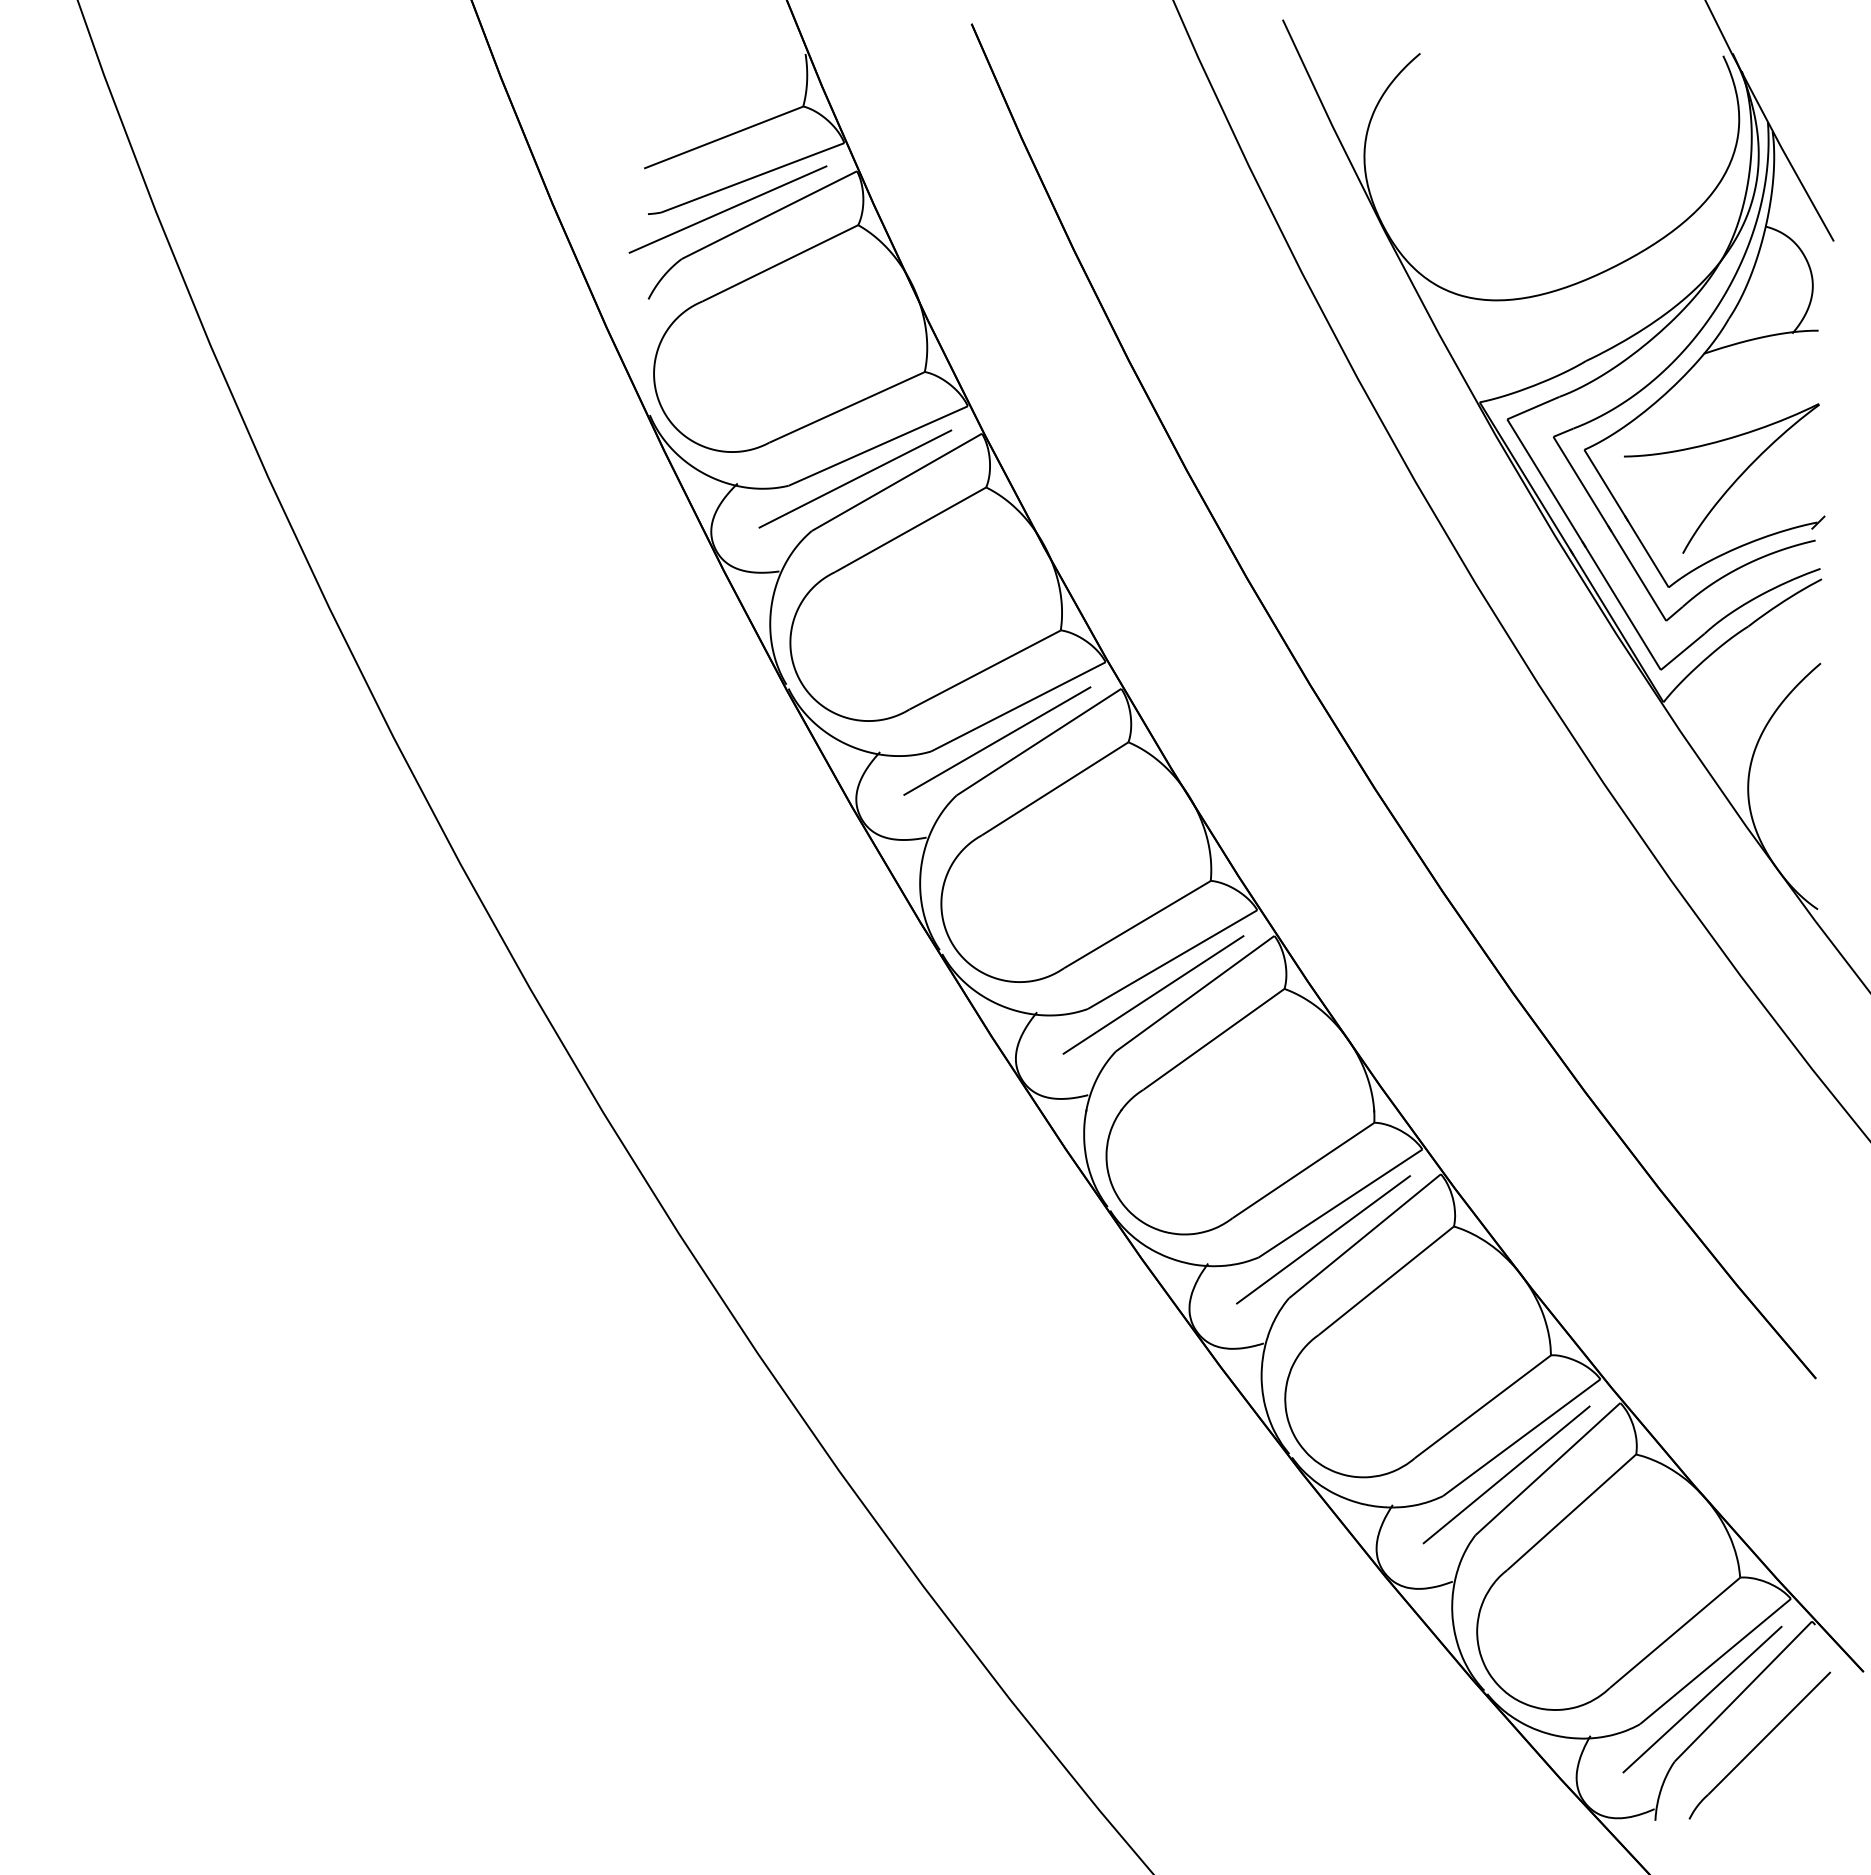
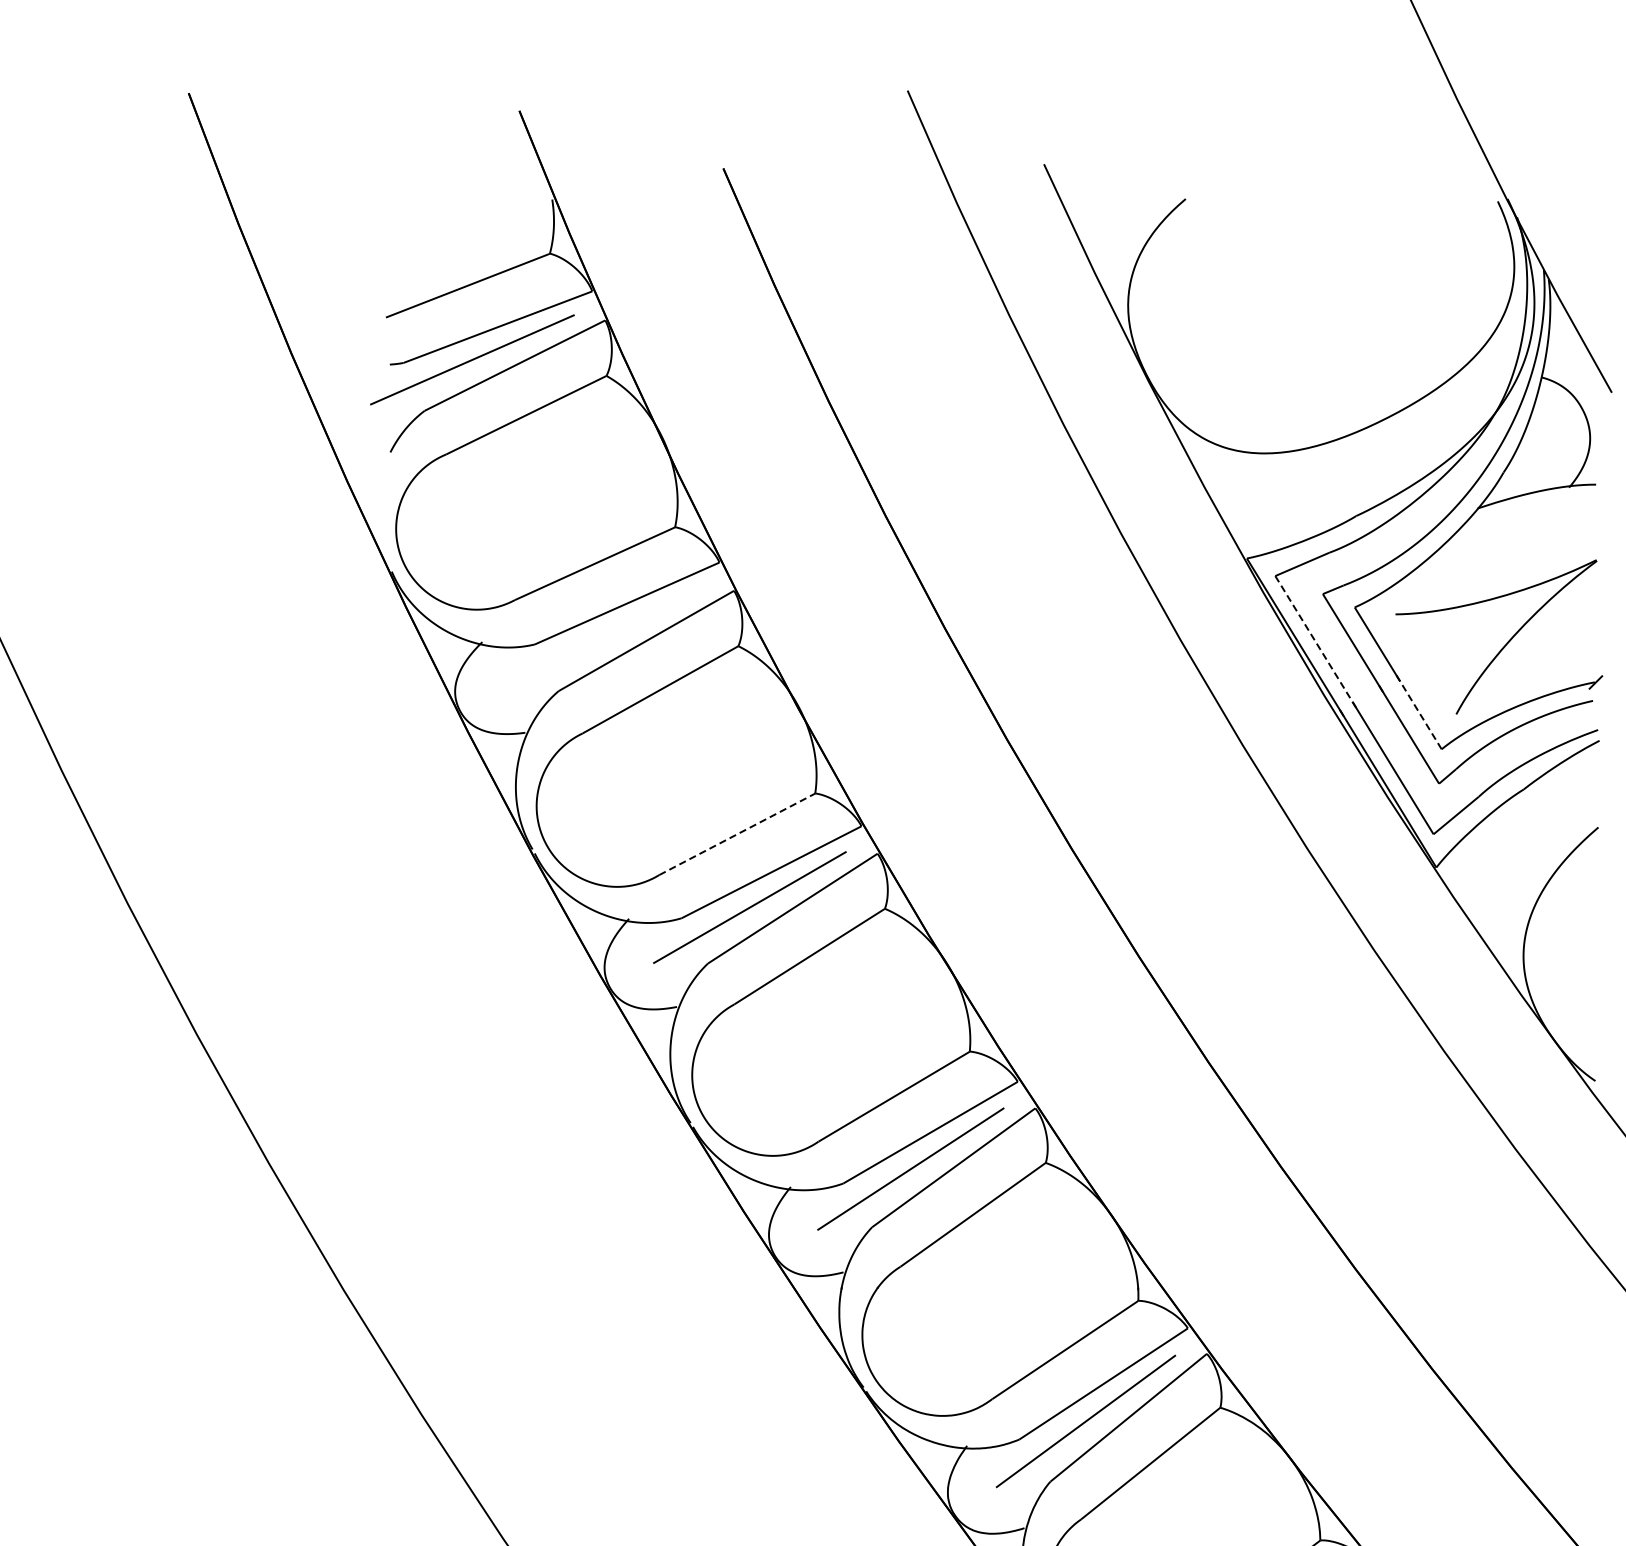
line: (855, 478) -> (603, 636), removed
line: (1546, 483) -> (1315, 642), solid -> dashed
line: (1646, 551) -> (1418, 712), solid -> dashed
line: (985, 669) -> (737, 833), solid -> dashed

